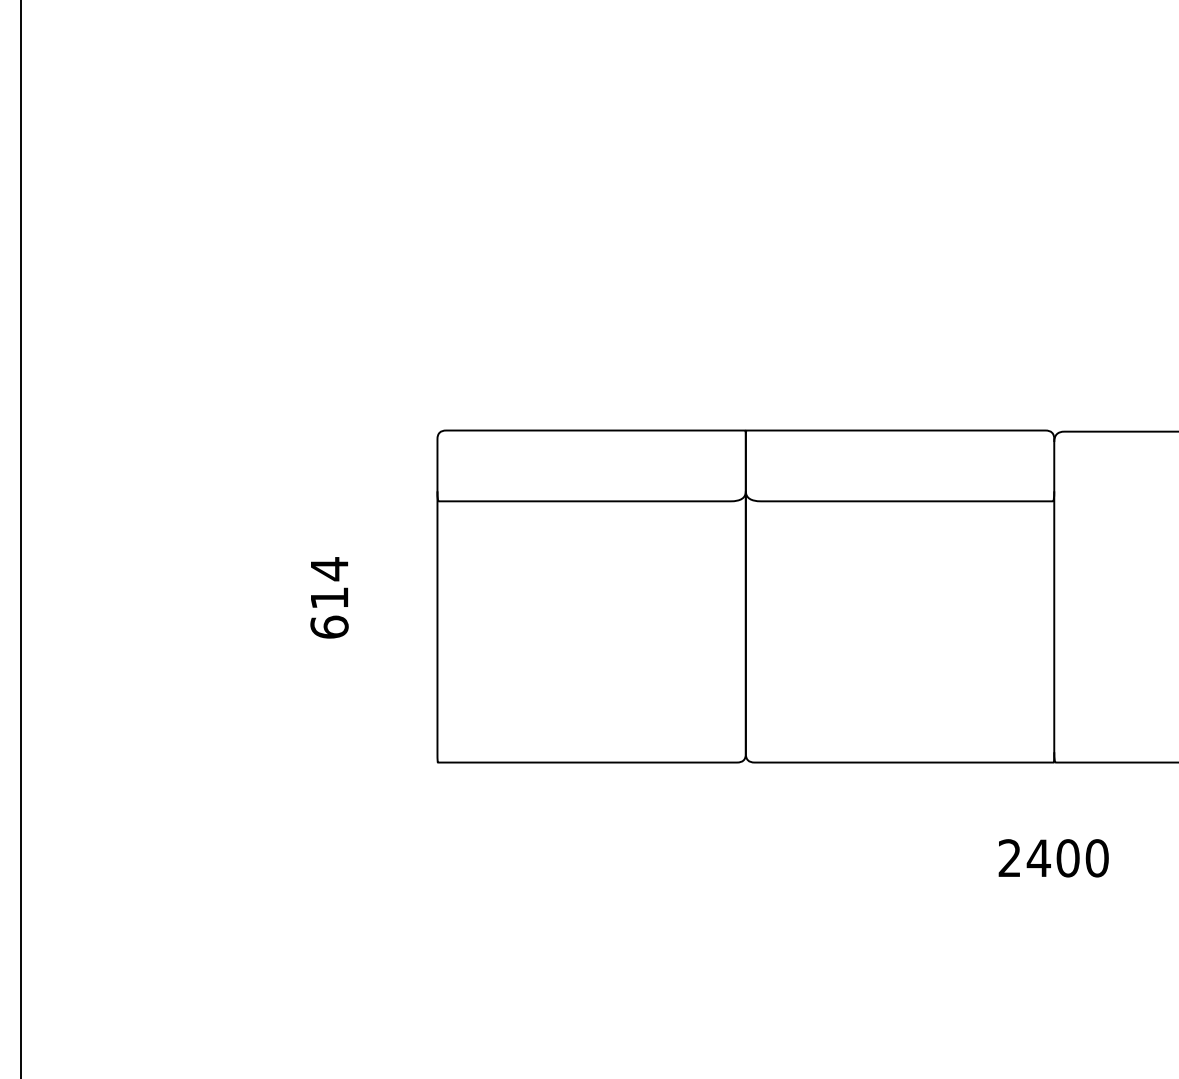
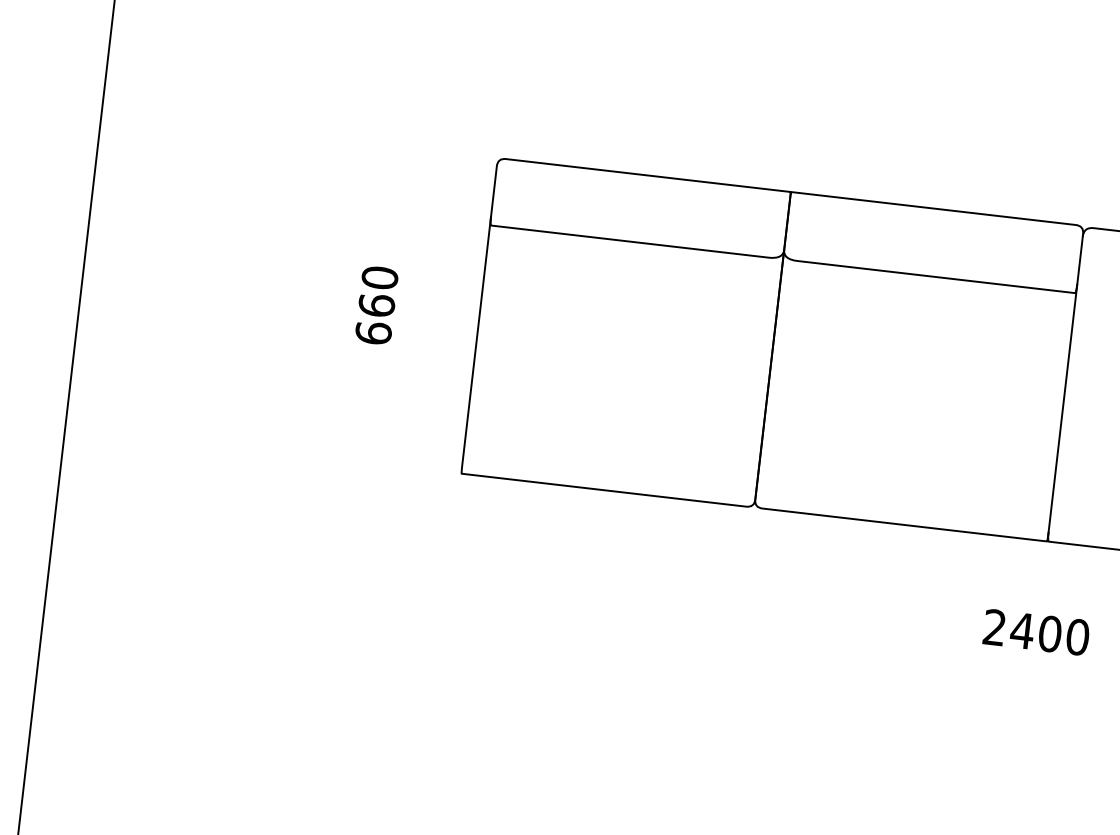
text: (329, 583) -> (378, 291), 614 -> 660

